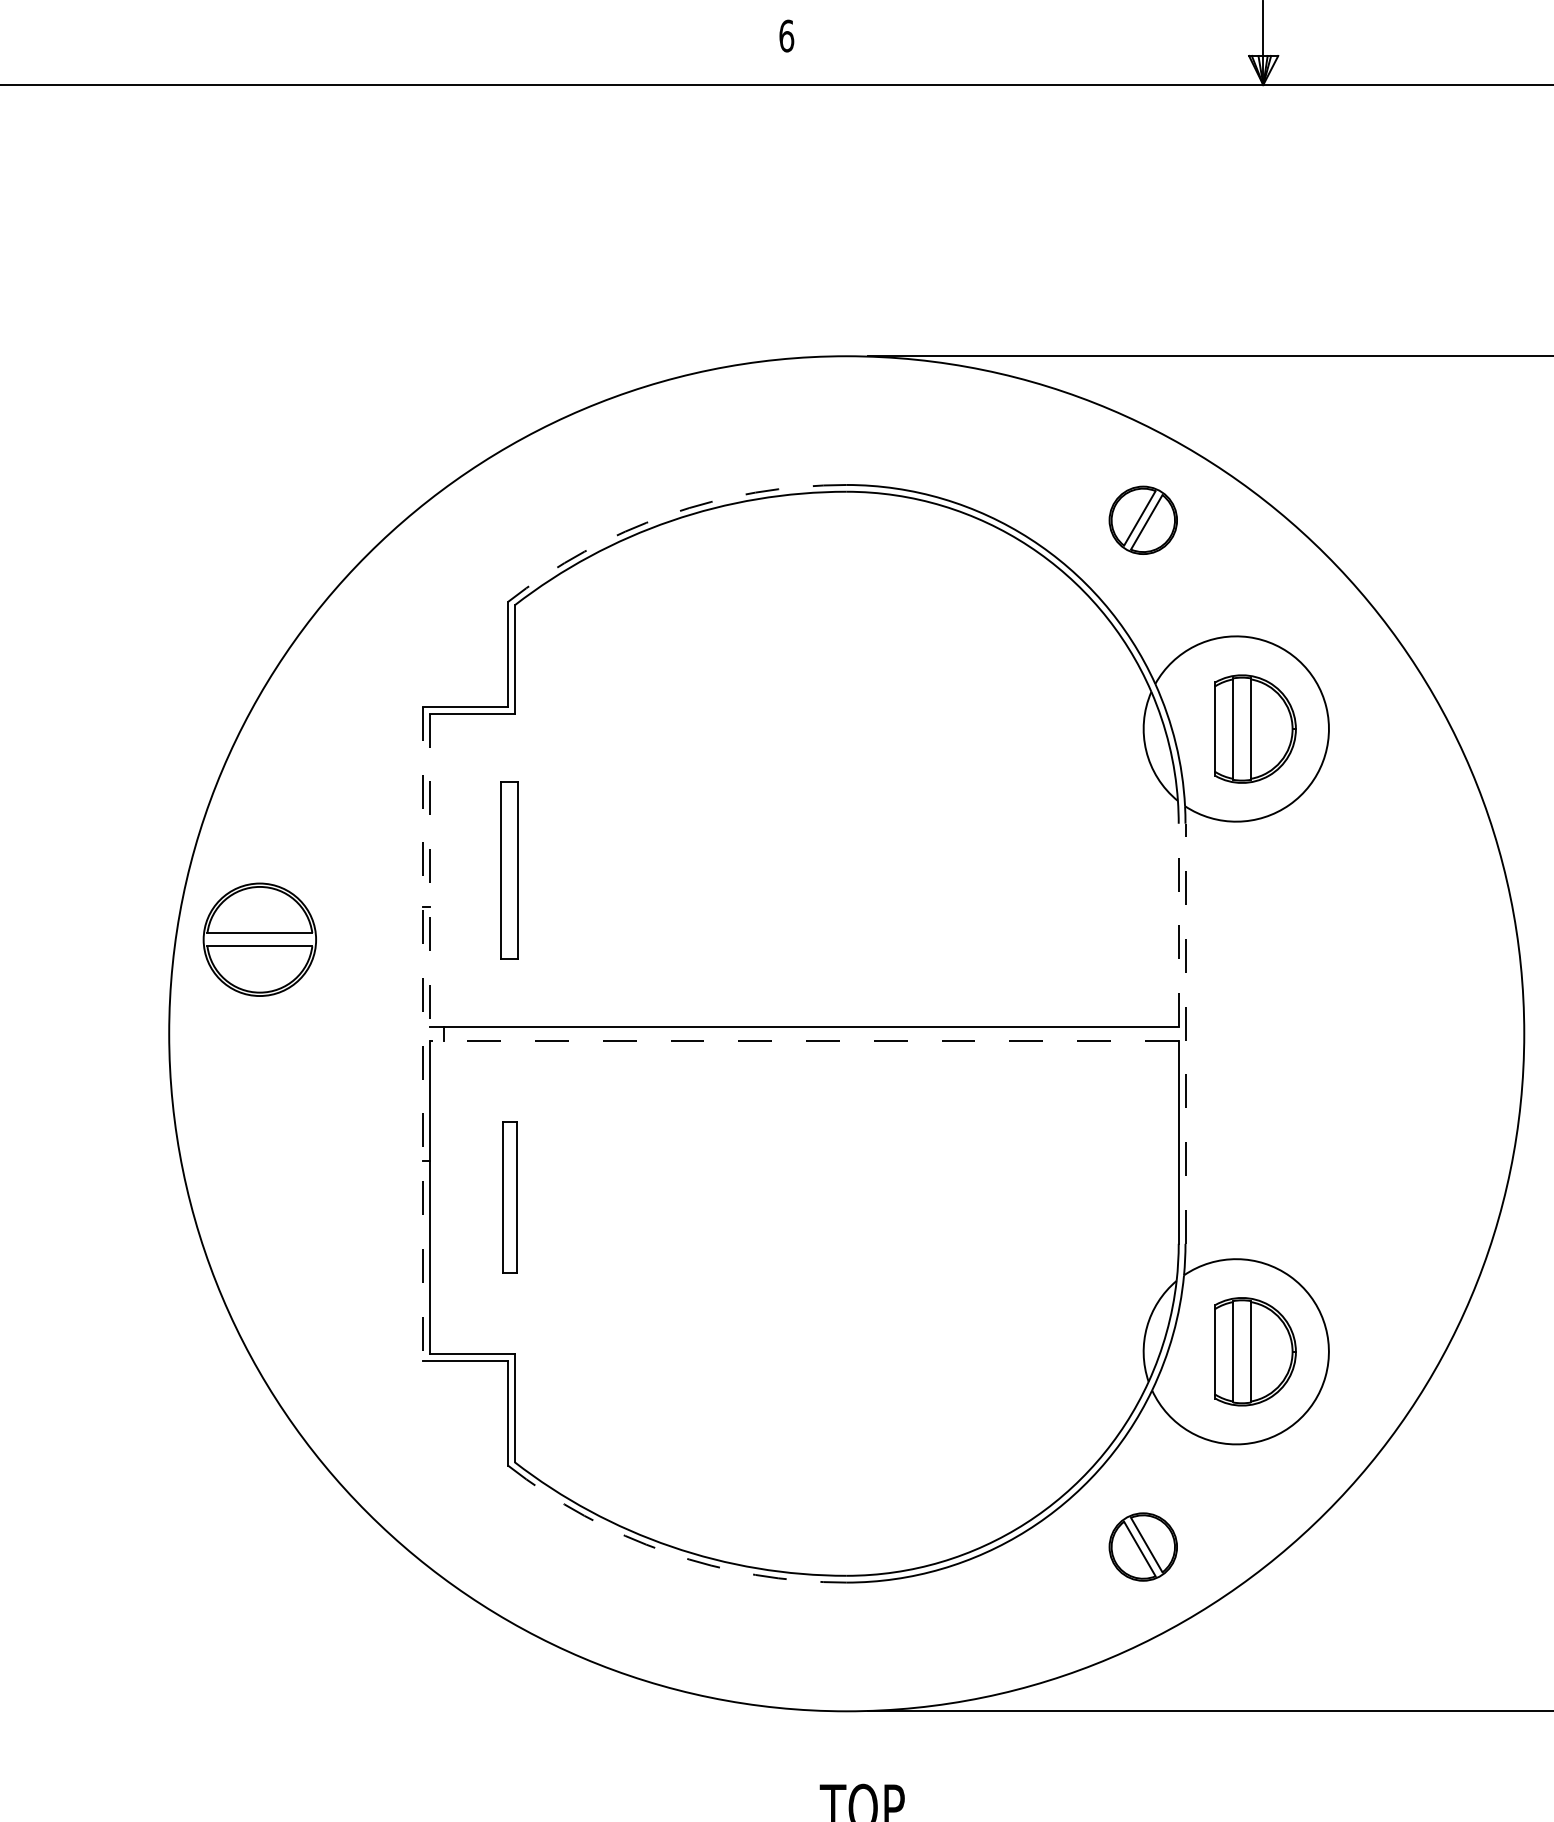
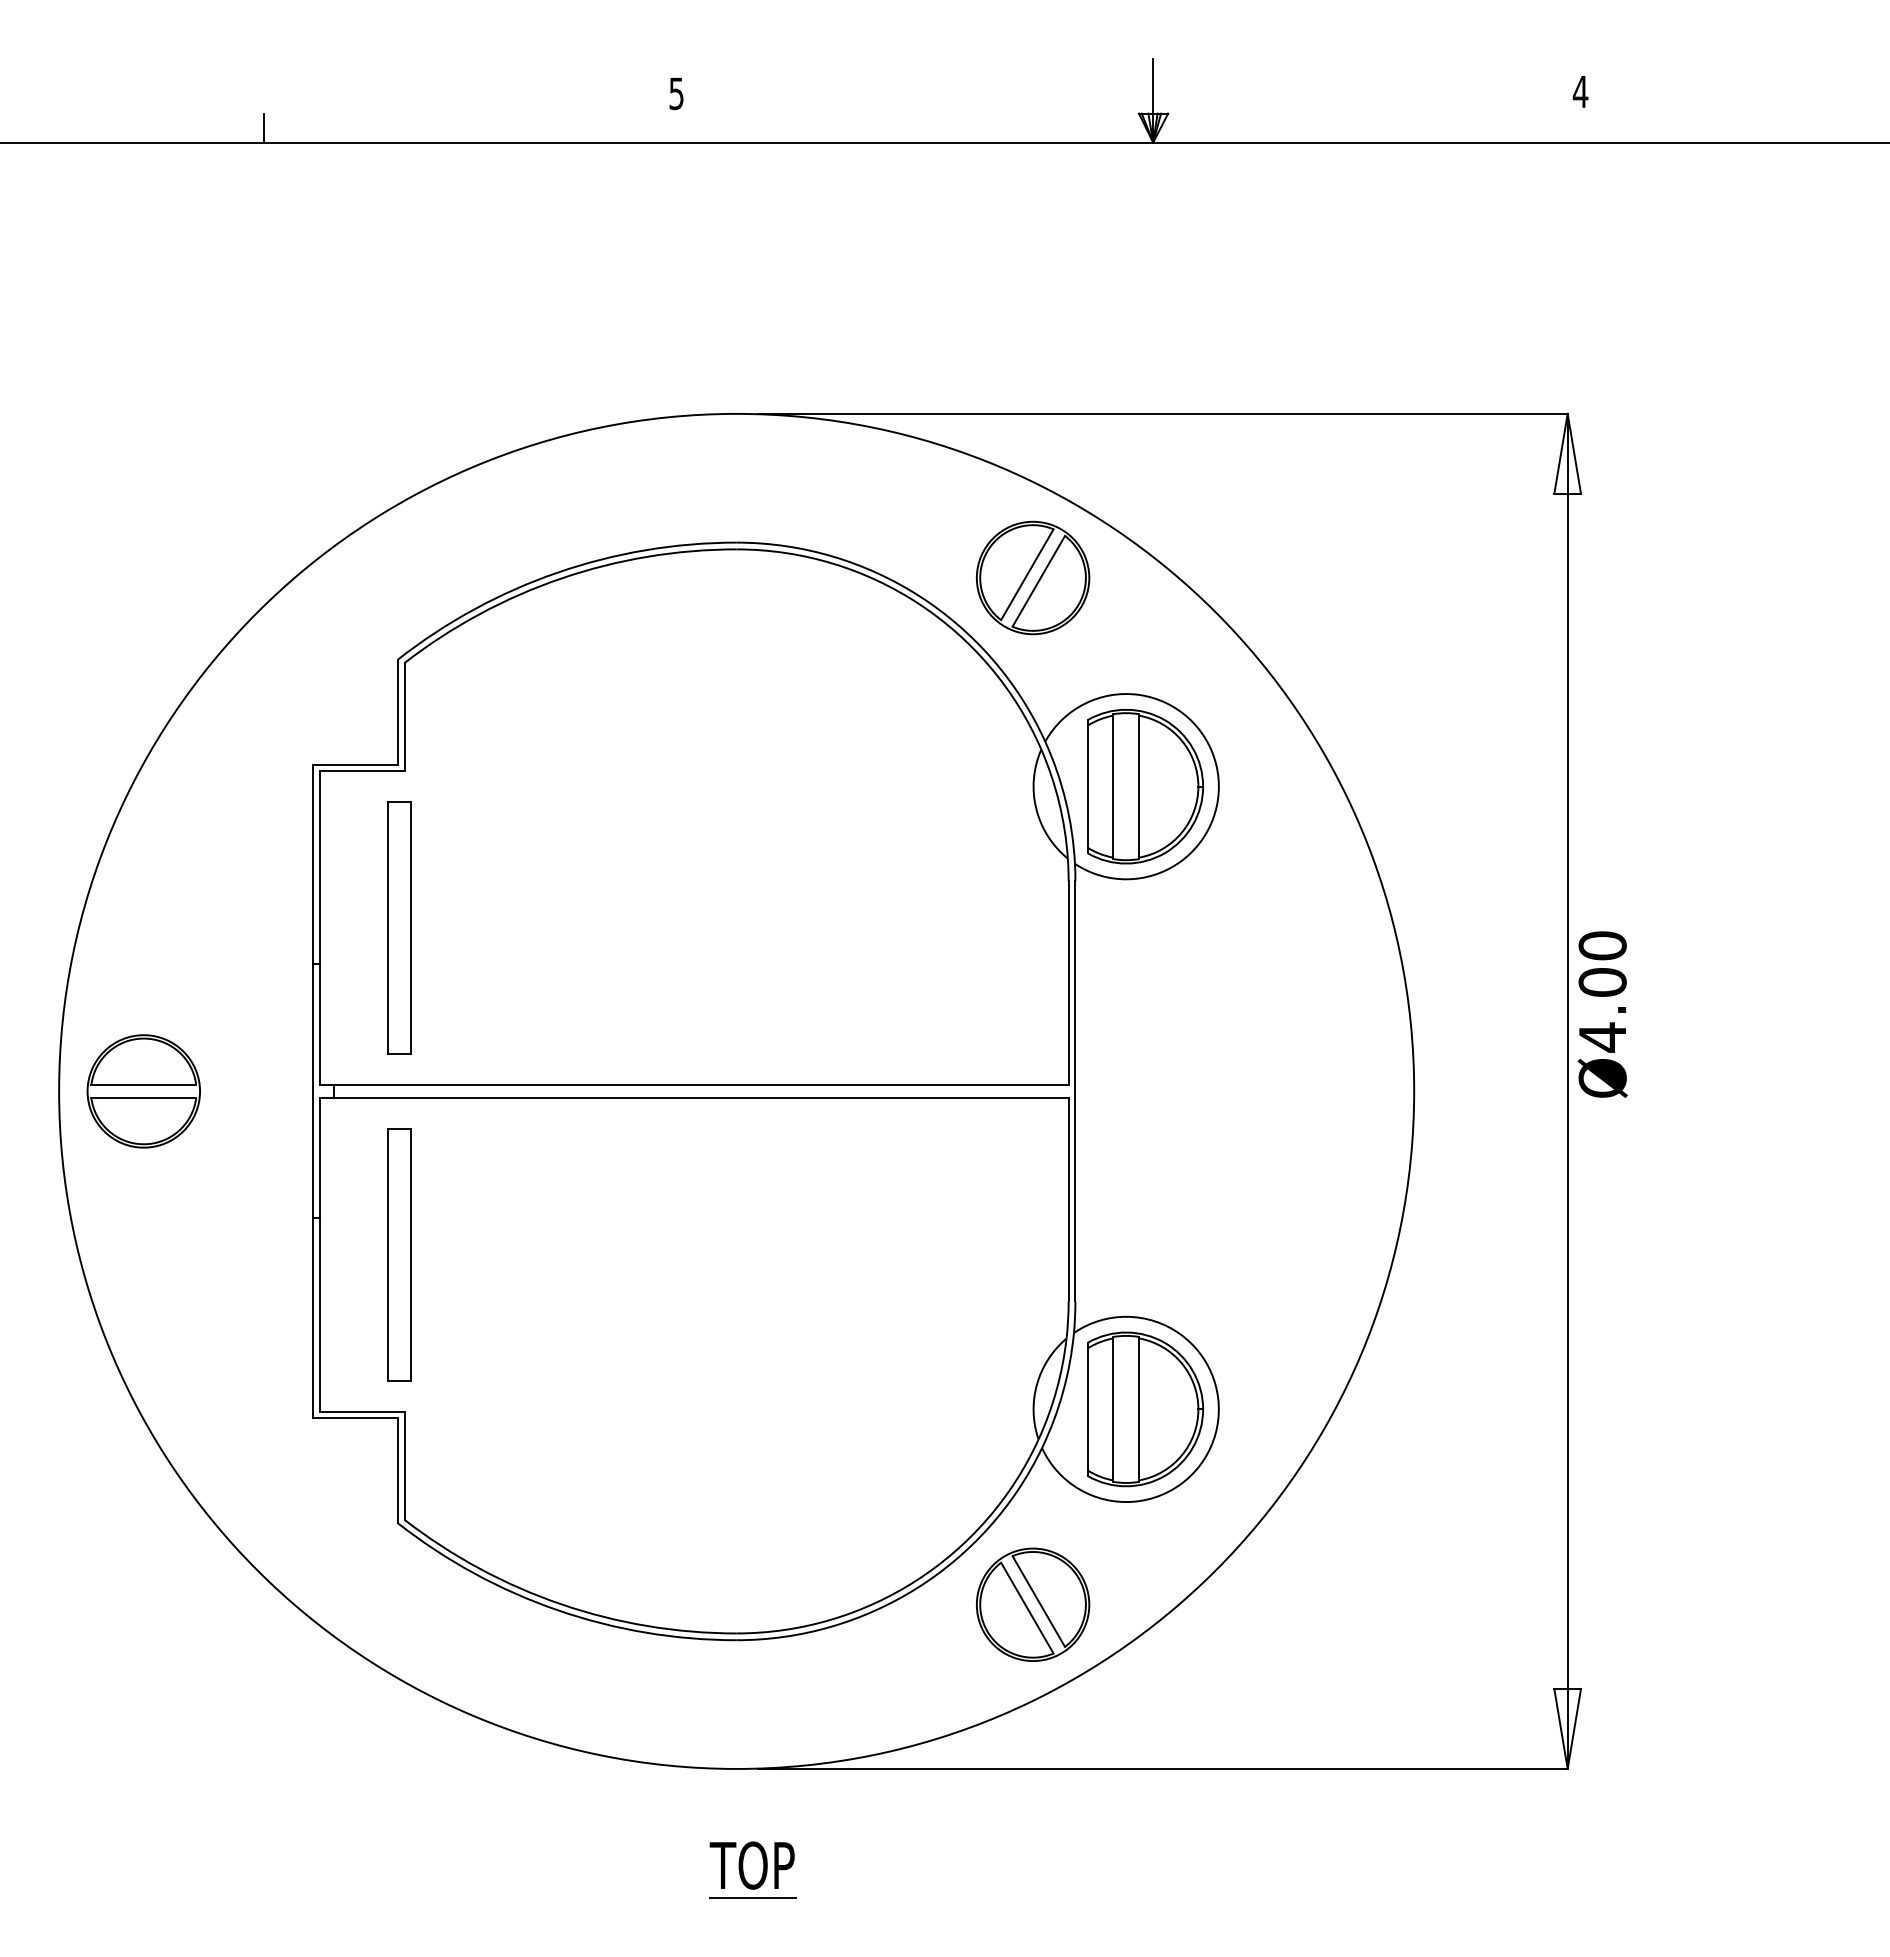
text: (786, 35) -> (676, 93), 6 -> 5
line: (373, 69) -> (263, 127), added
arc: (667, 514) -> (557, 572), dashed -> solid
part: (1143, 519) -> (1033, 577), size x1.67
part: (1255, 728) -> (1145, 786), size x1.43
line: (429, 869) -> (319, 927), dashed -> solid
part: (509, 869) -> (399, 927), size x1.43
line: (1178, 925) -> (1068, 983), dashed -> solid
part: (259, 939) -> (143, 1091), moved
line: (1185, 1032) -> (1075, 1090), dashed -> solid
line: (423, 1033) -> (313, 1091), dashed -> solid
line: (803, 1040) -> (693, 1098), dashed -> solid
part: (509, 1196) -> (399, 1254), size x1.67
part: (1255, 1351) -> (1145, 1409), size x1.43
part: (1143, 1546) -> (1033, 1604), size x1.67
arc: (667, 1552) -> (557, 1610), dashed -> solid

